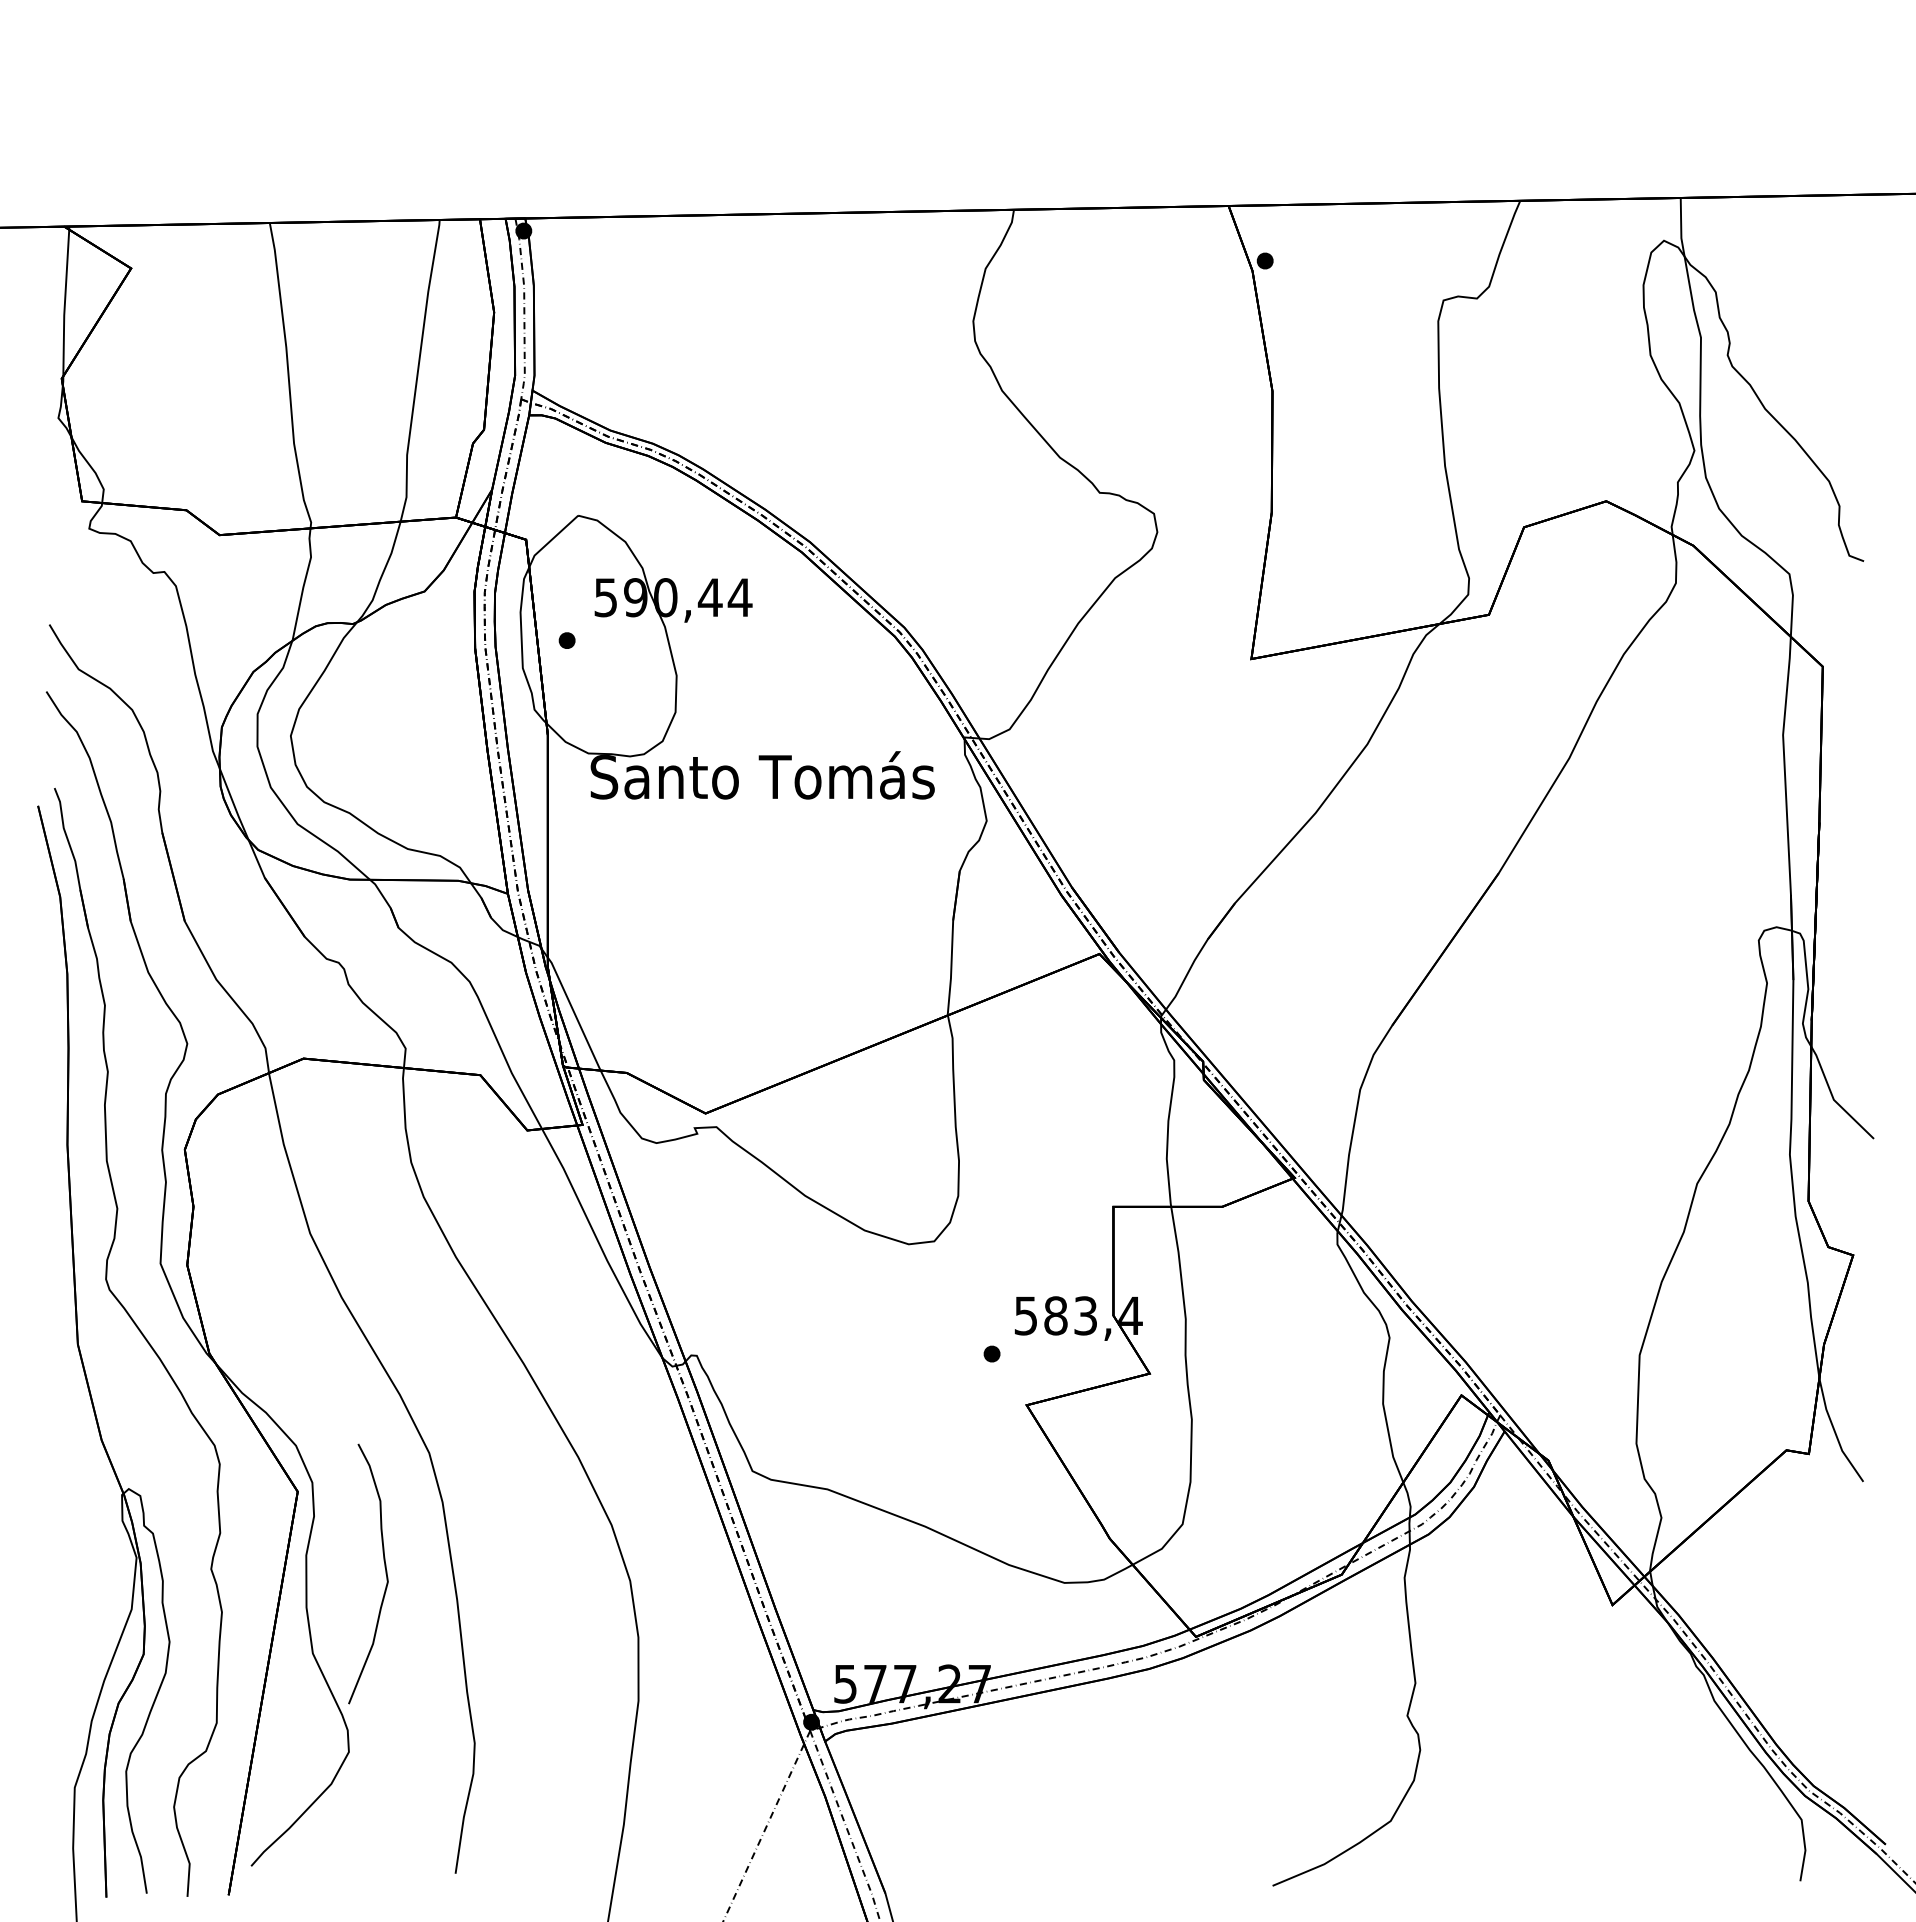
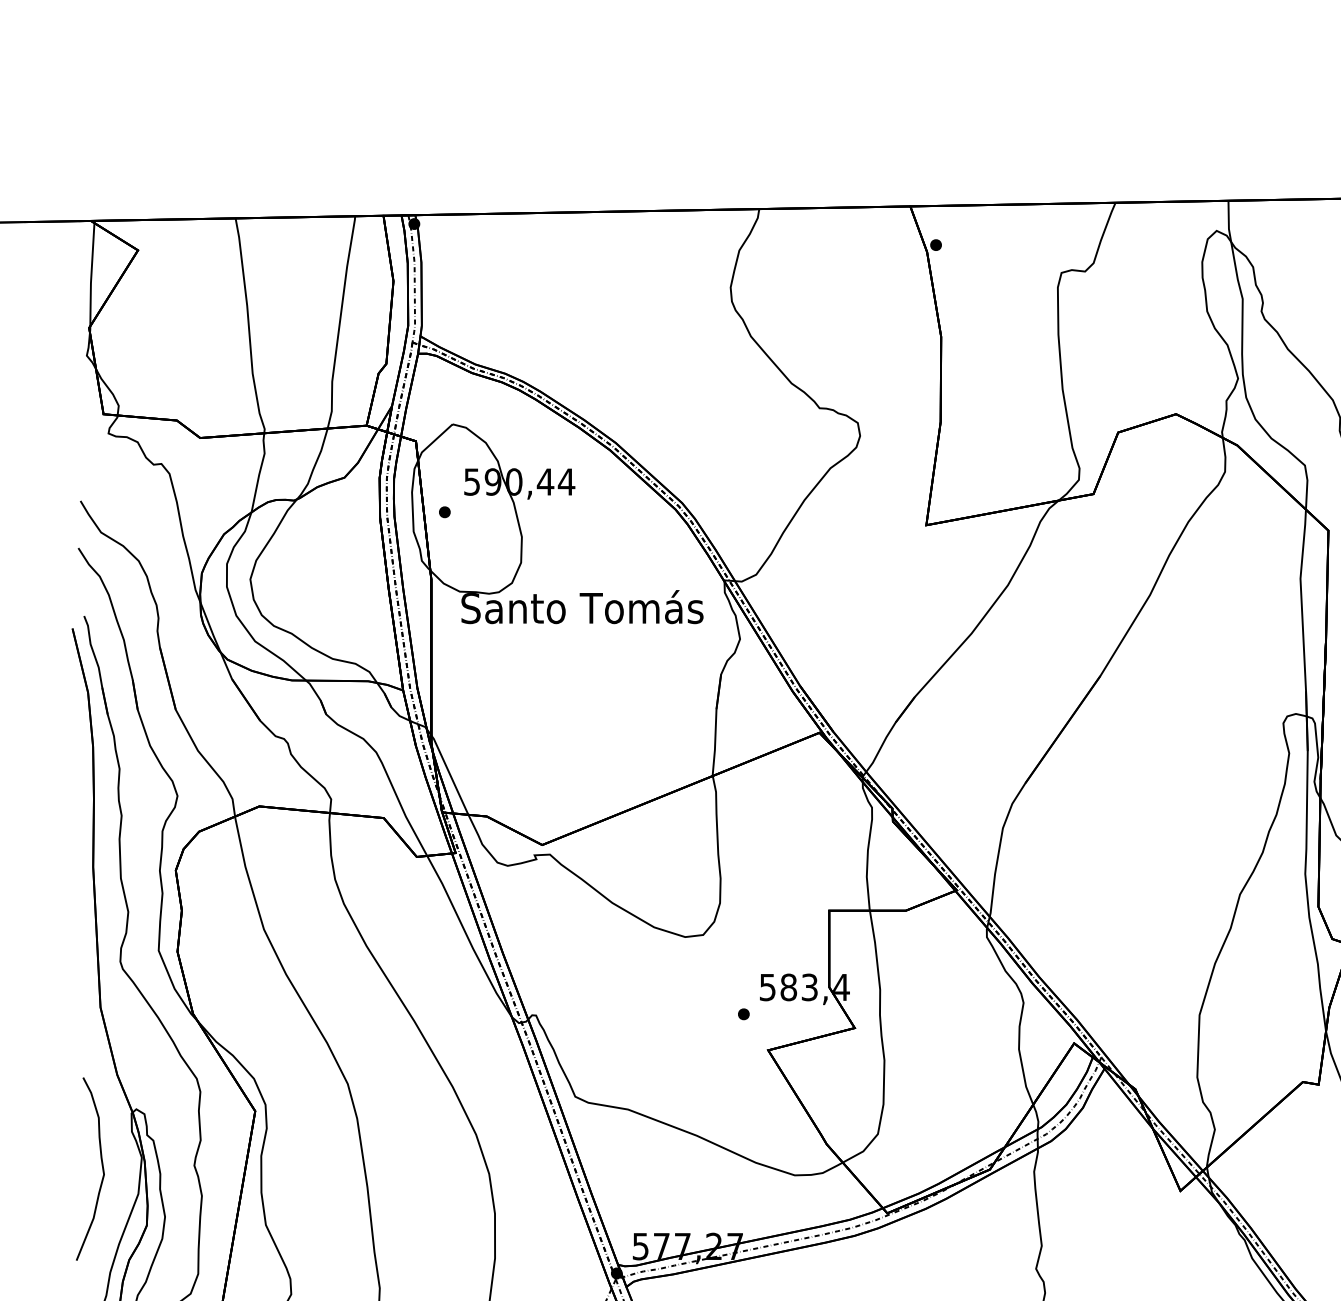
curve: (385, 1573) -> (102, 1168), moved

